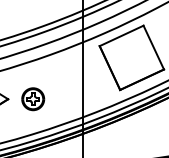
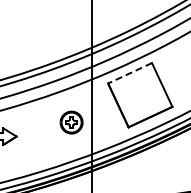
line: (121, 36) -> (129, 73), solid -> dashed
part: (33, 99) -> (71, 122), moved

